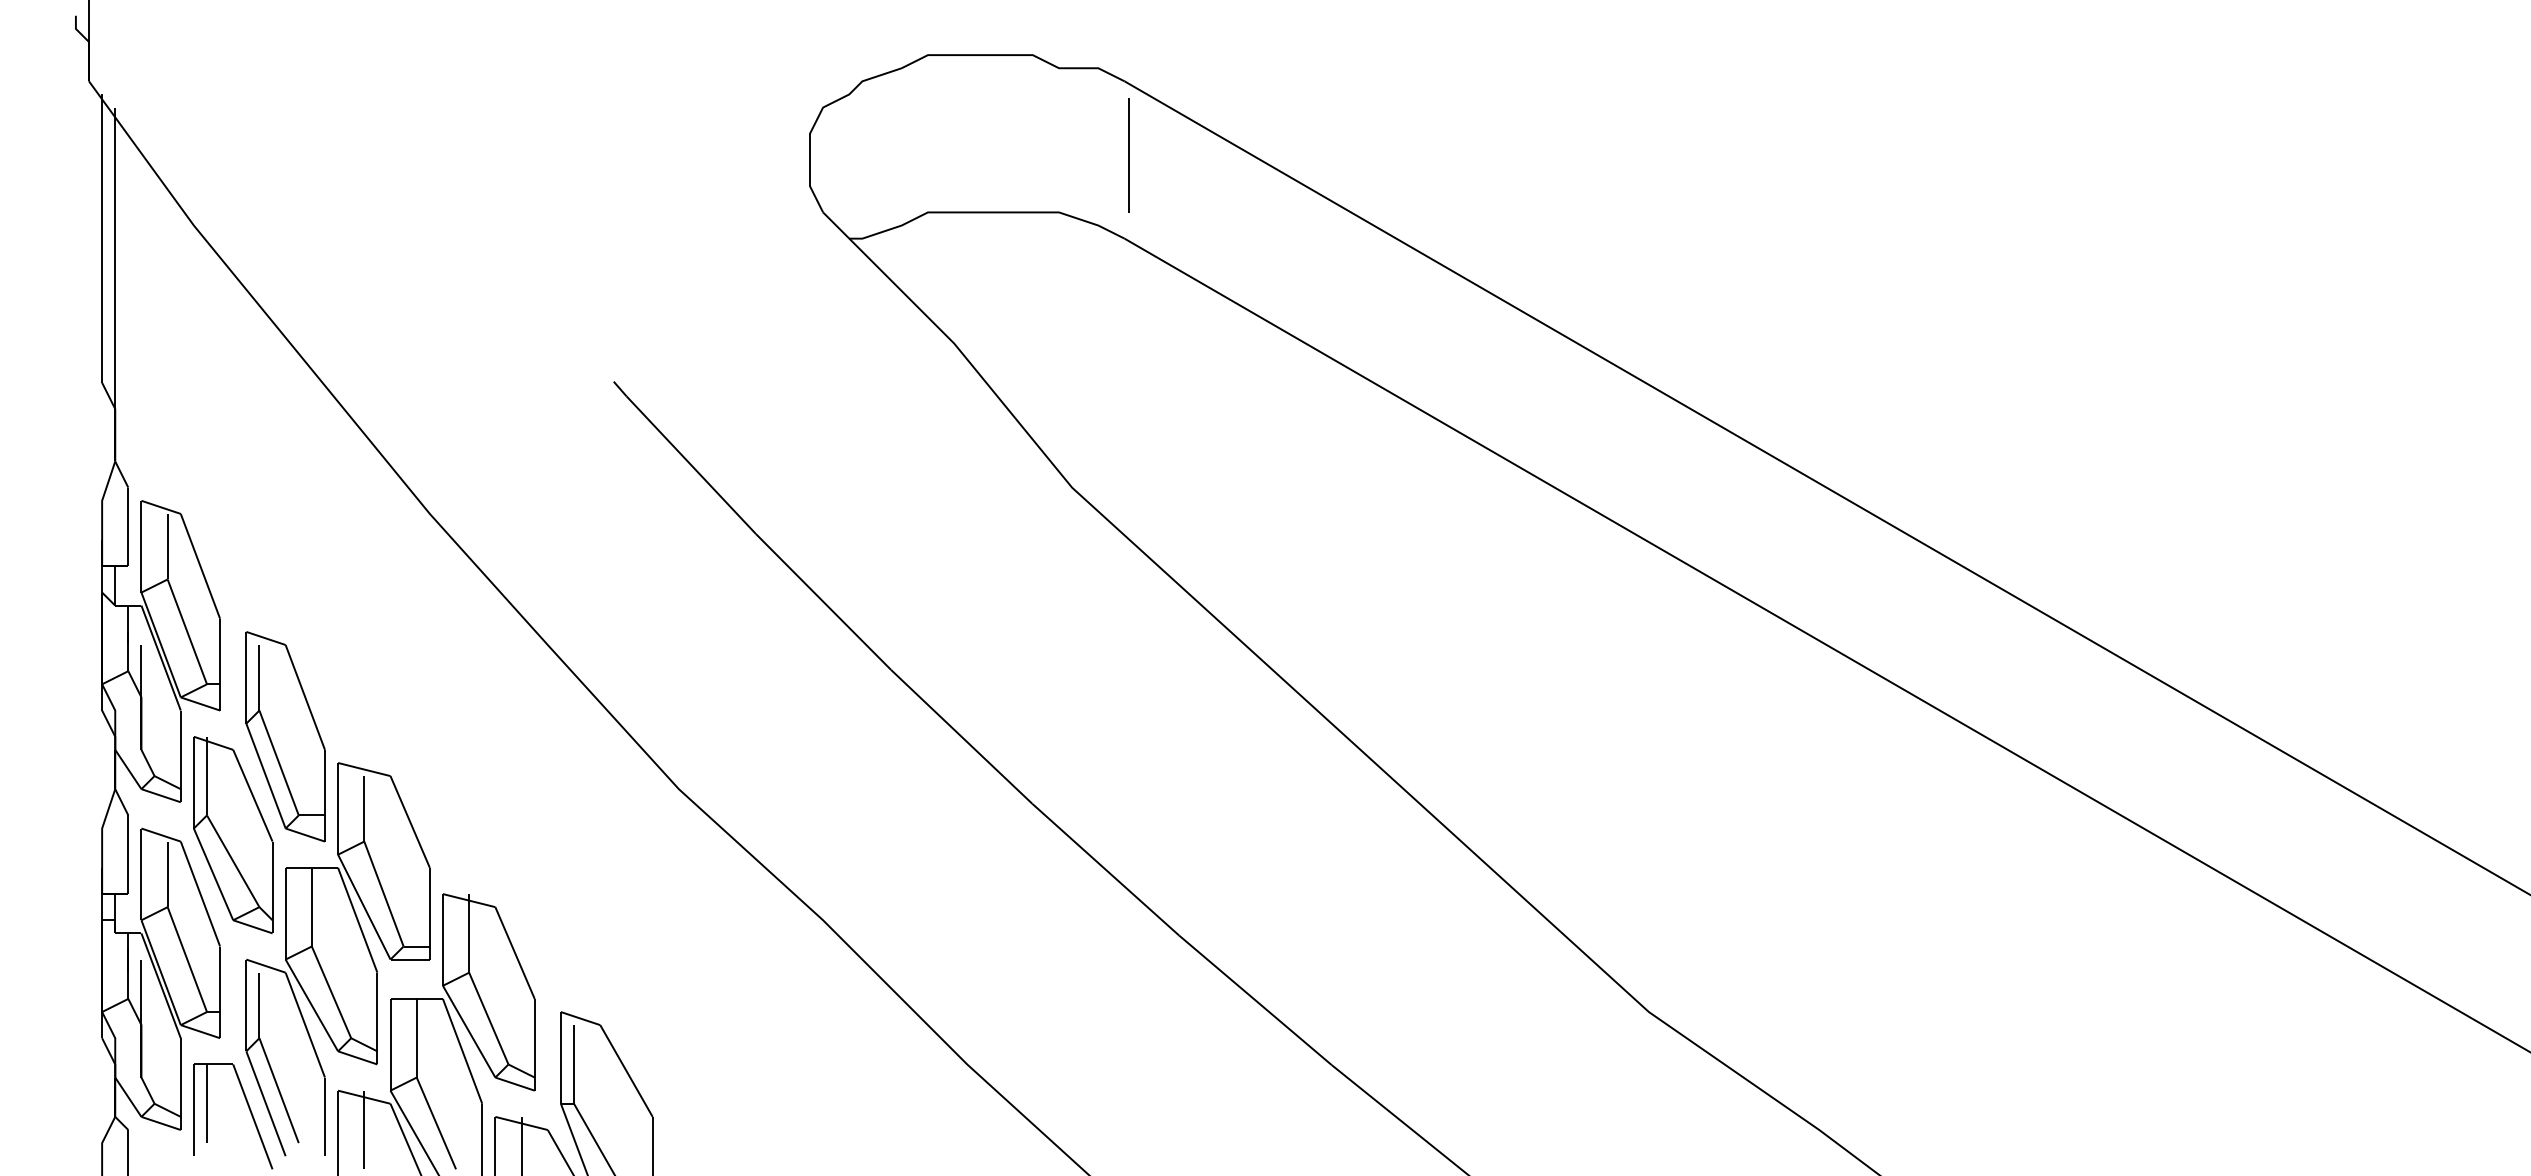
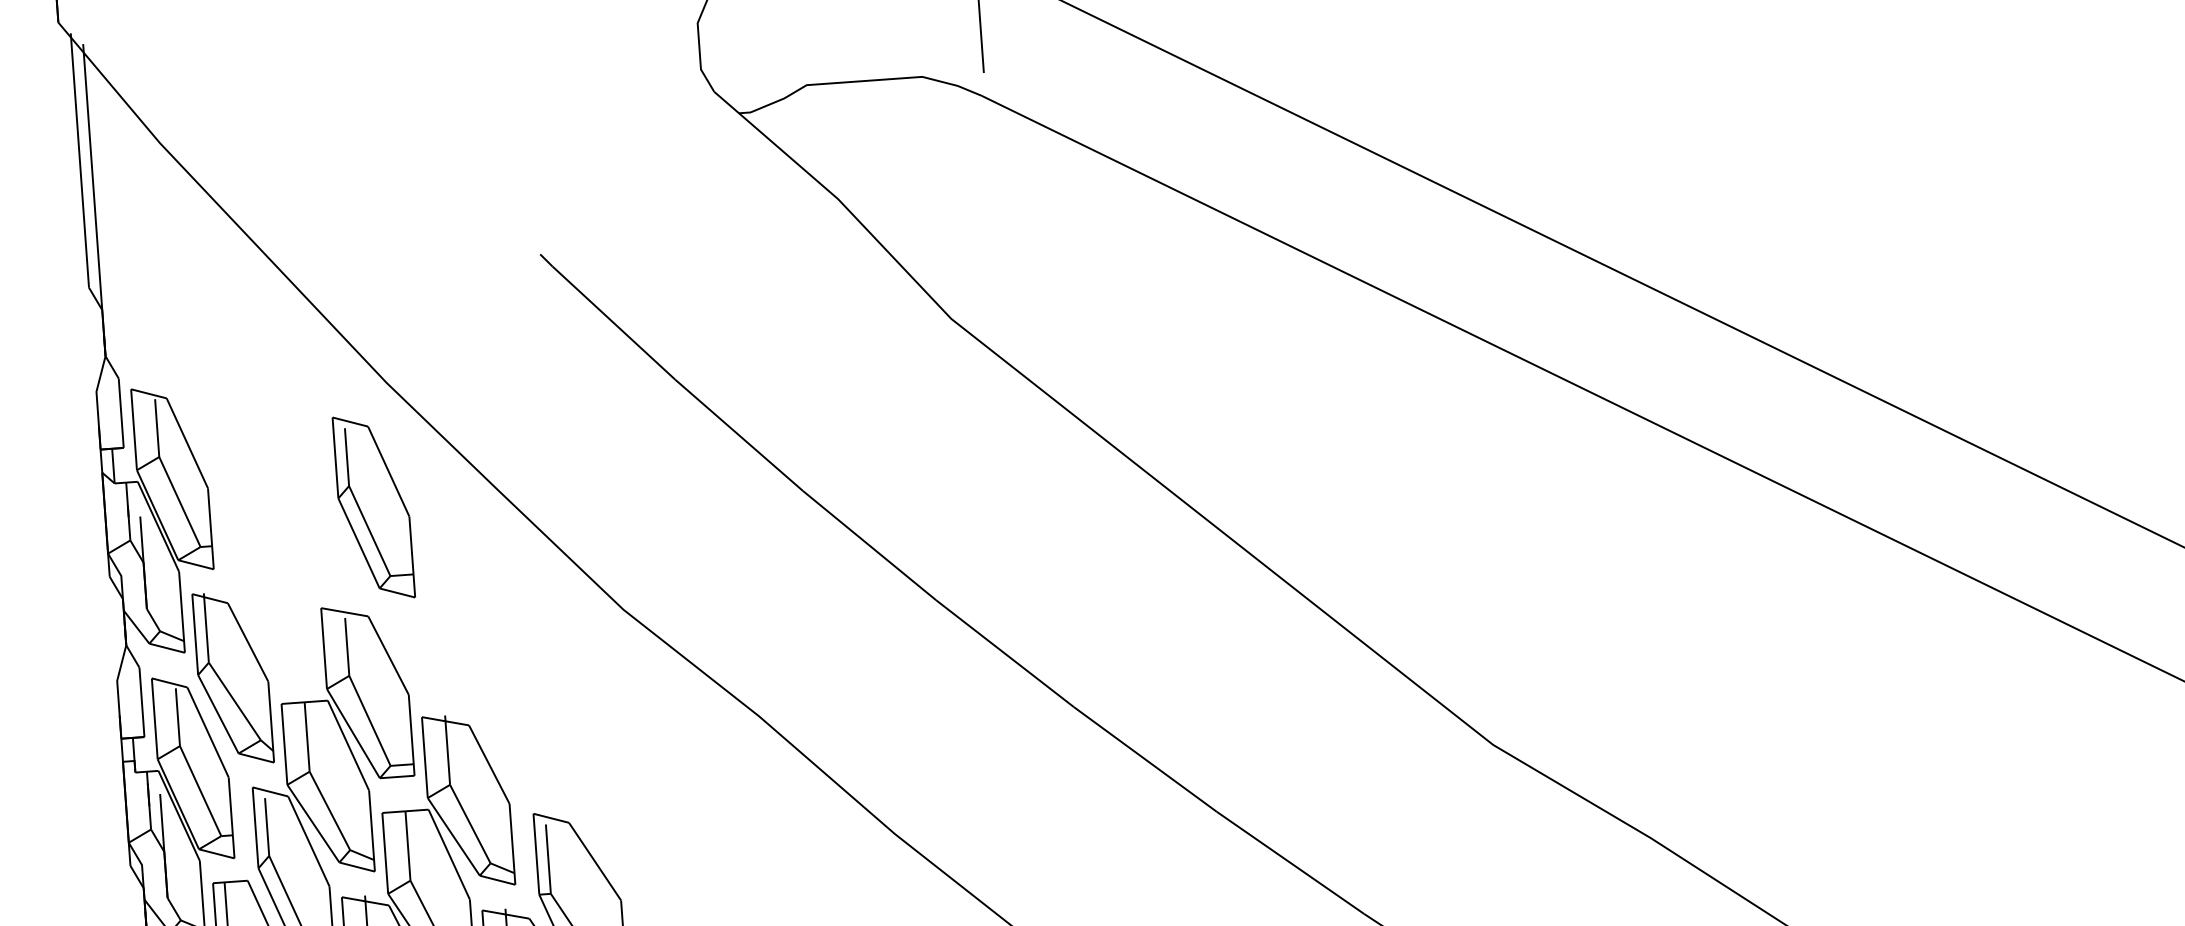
part: (285, 736) -> (373, 507), moved

